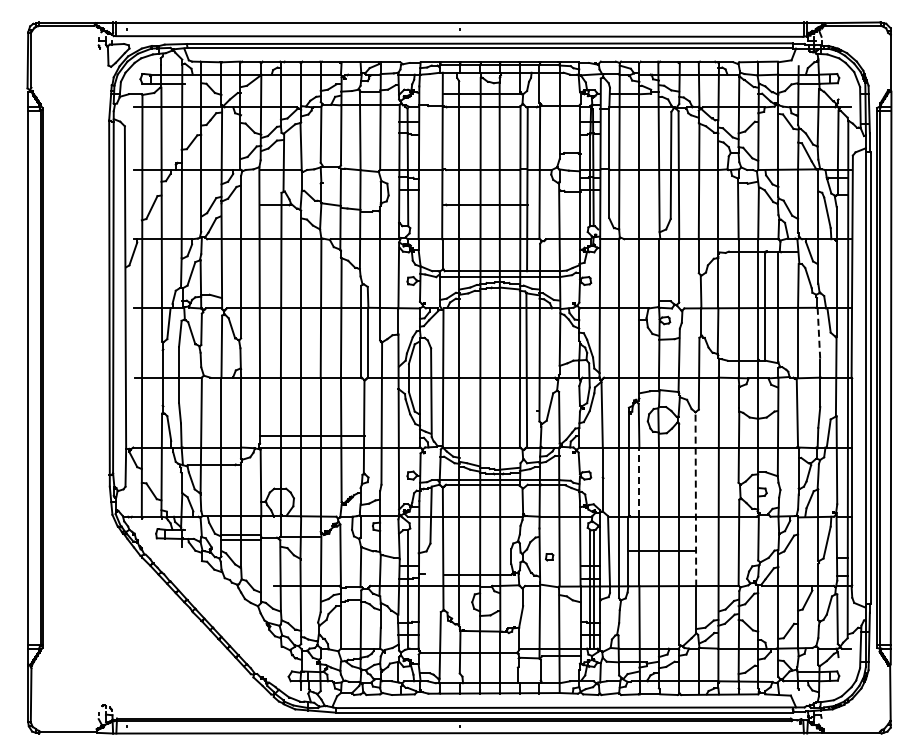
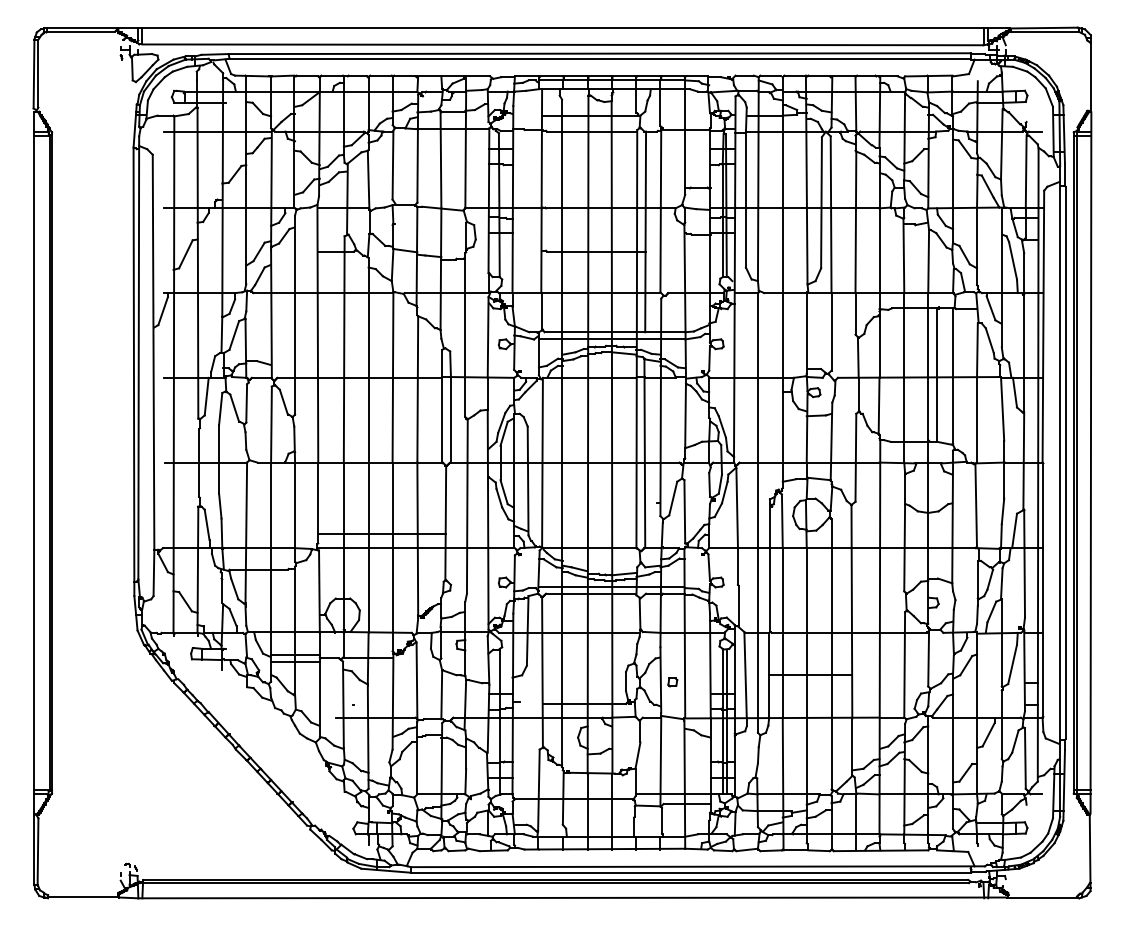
line: (818, 334) -> (1002, 409), dashed -> solid
line: (639, 482) -> (782, 590), dashed -> solid
line: (695, 498) -> (851, 610), dashed -> solid

